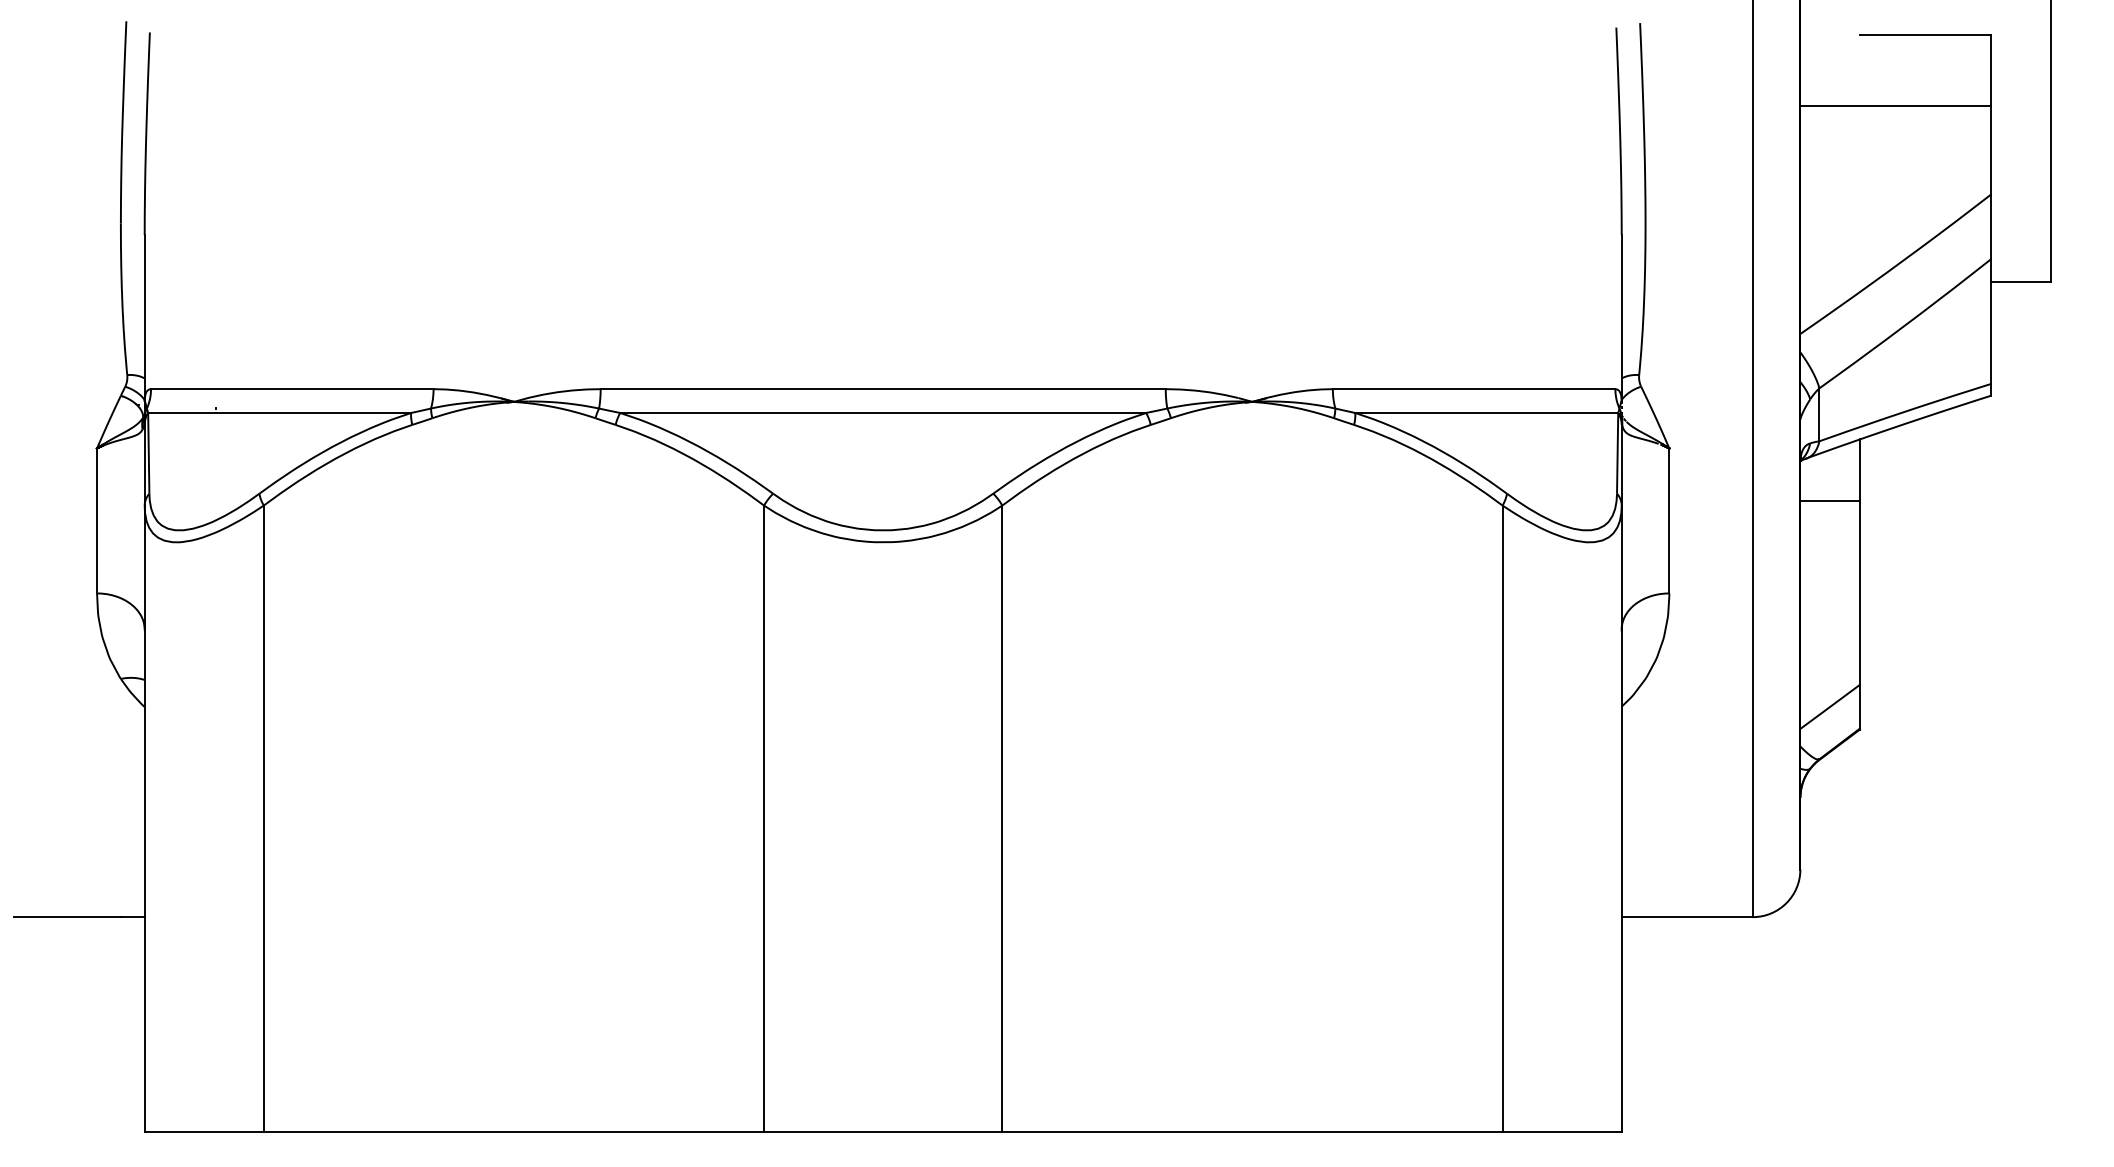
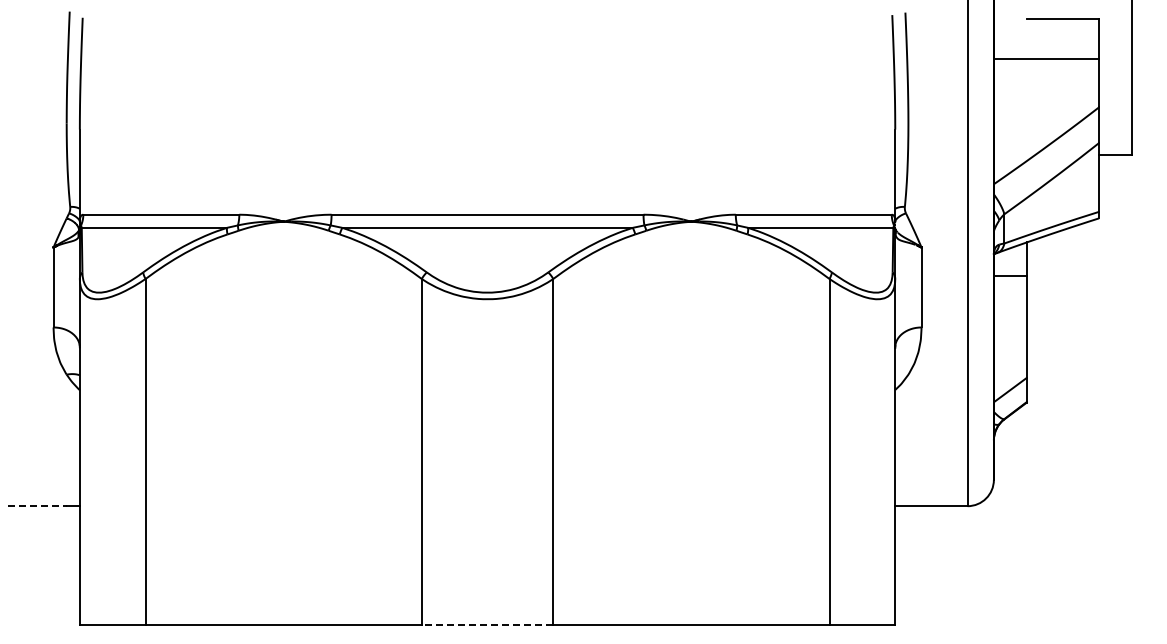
line: (67, 917) -> (37, 506), solid -> dashed
line: (883, 1131) -> (487, 624), solid -> dashed

